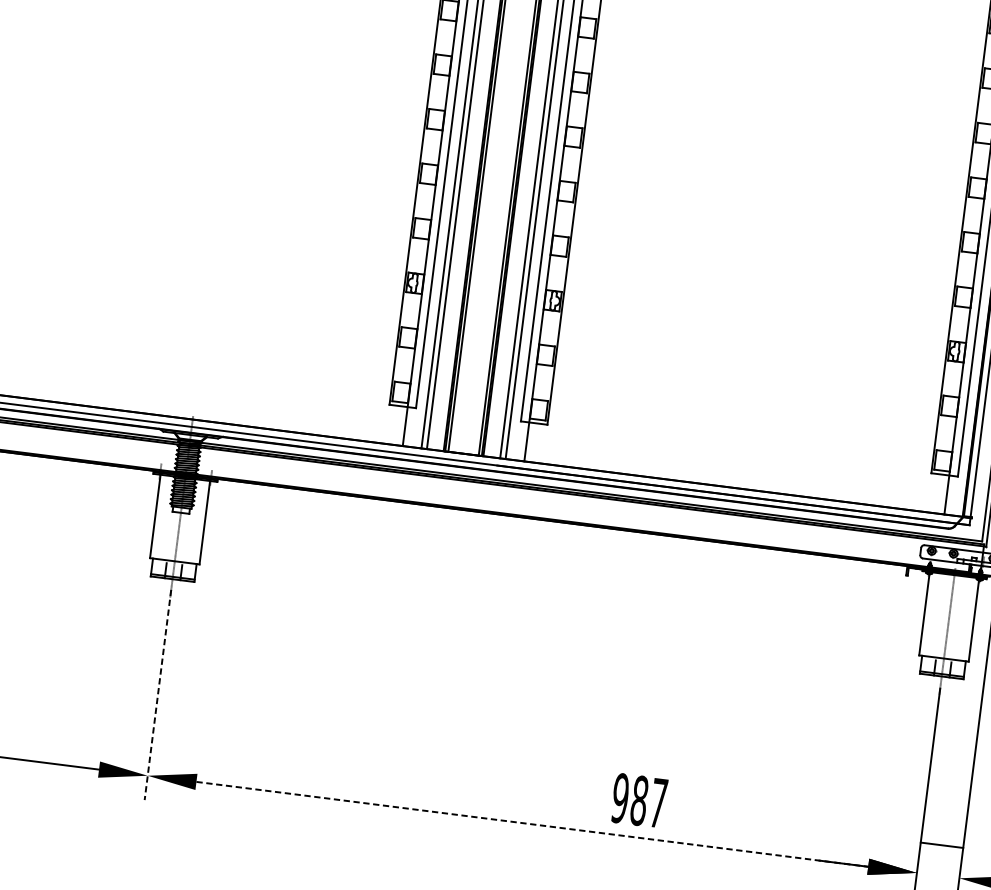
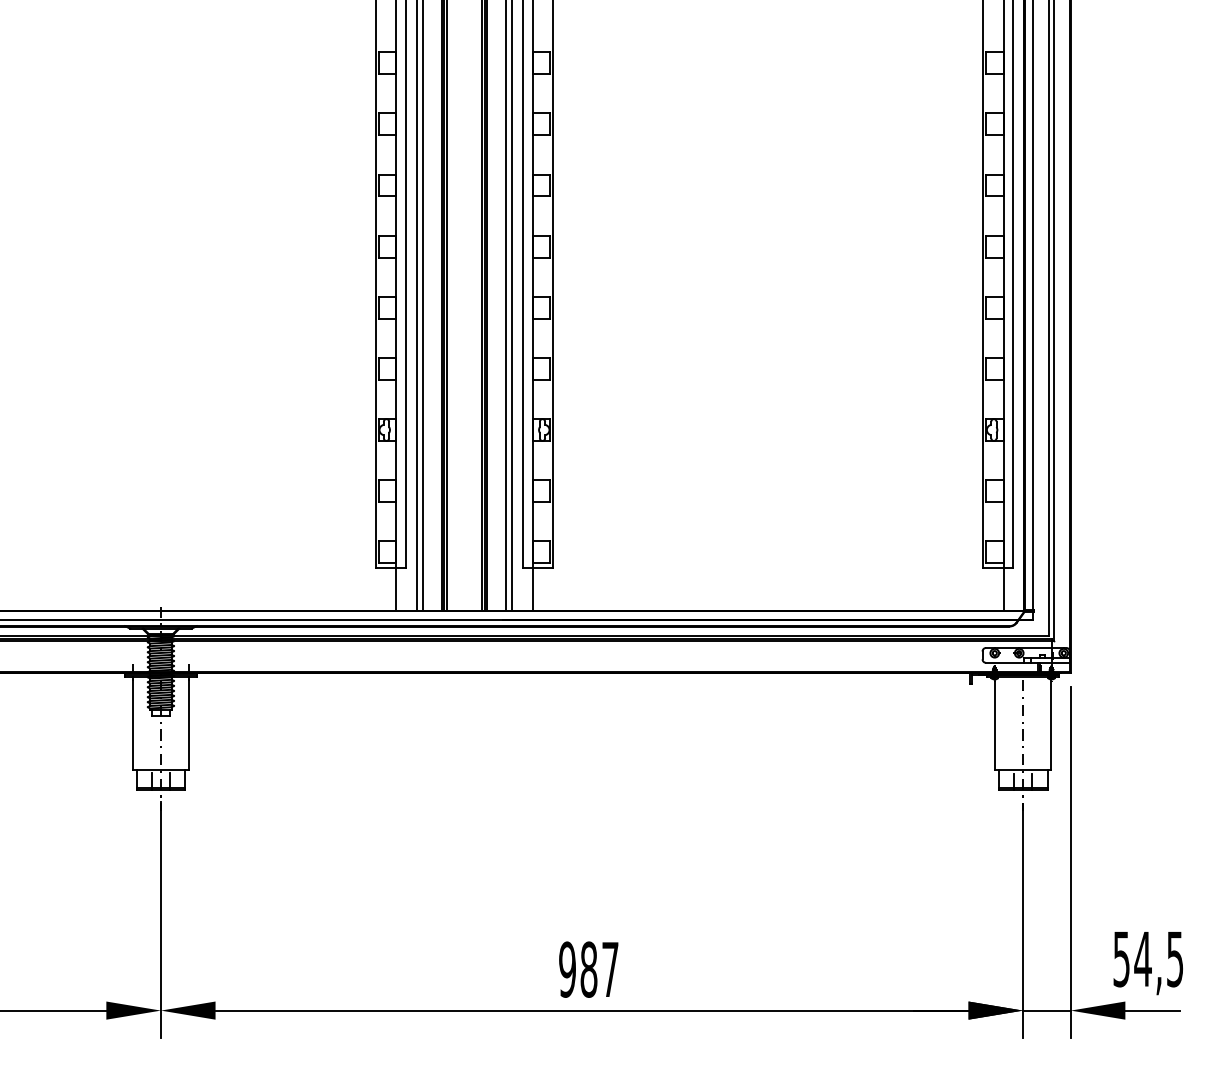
line: (157, 695) -> (160, 920), dashed -> solid
text: (639, 800) -> (588, 969), moved
line: (532, 824) -> (592, 1010), dashed -> solid
line: (941, 845) -> (1046, 1010), moved

